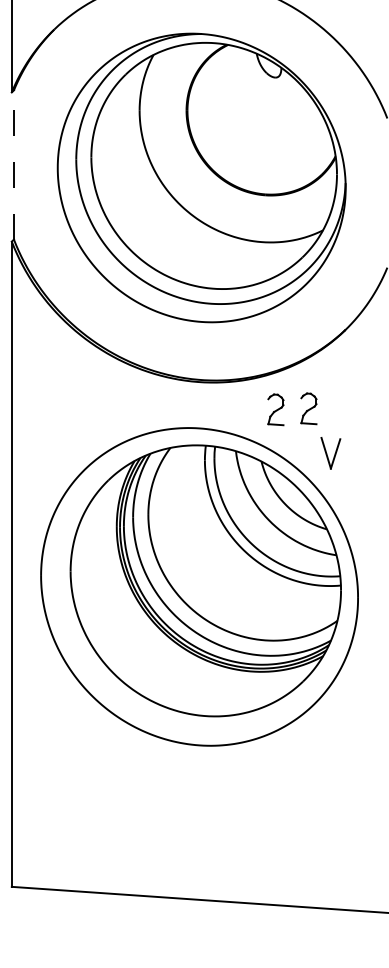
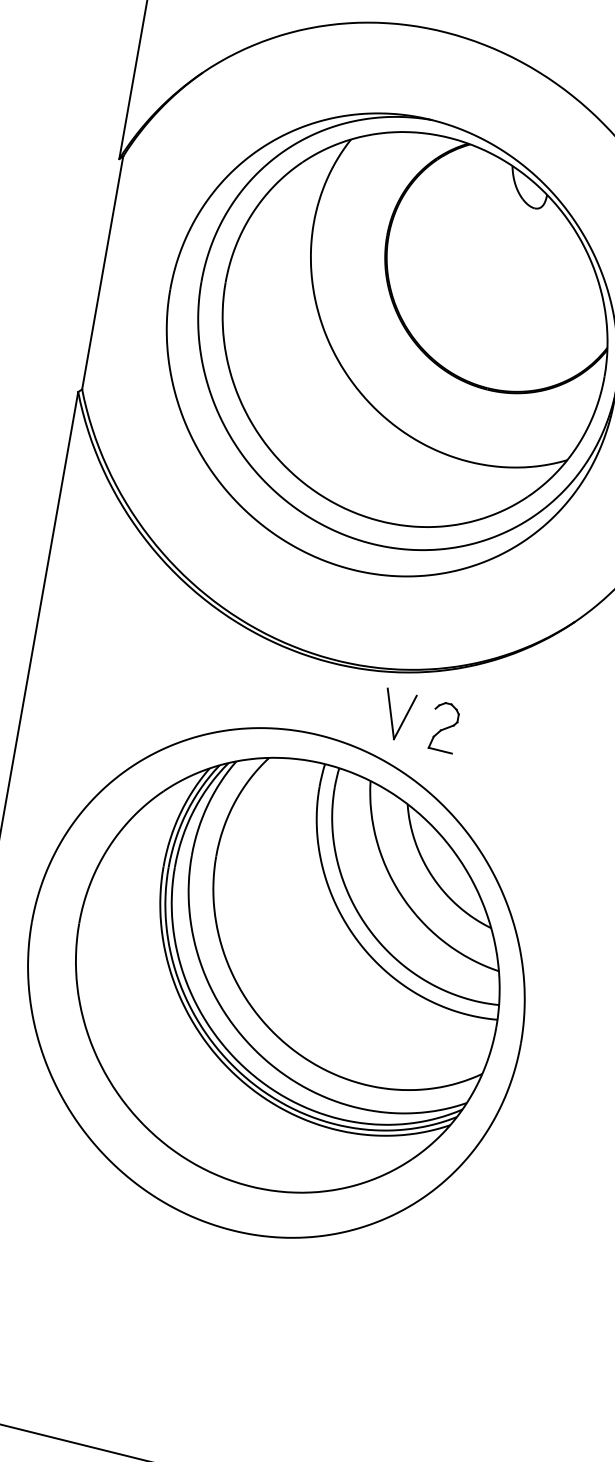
line: (13, 164) -> (102, 272), dashed -> solid
part: (308, 408) -> (495, 734), removed
part: (330, 453) -> (397, 715), moved

